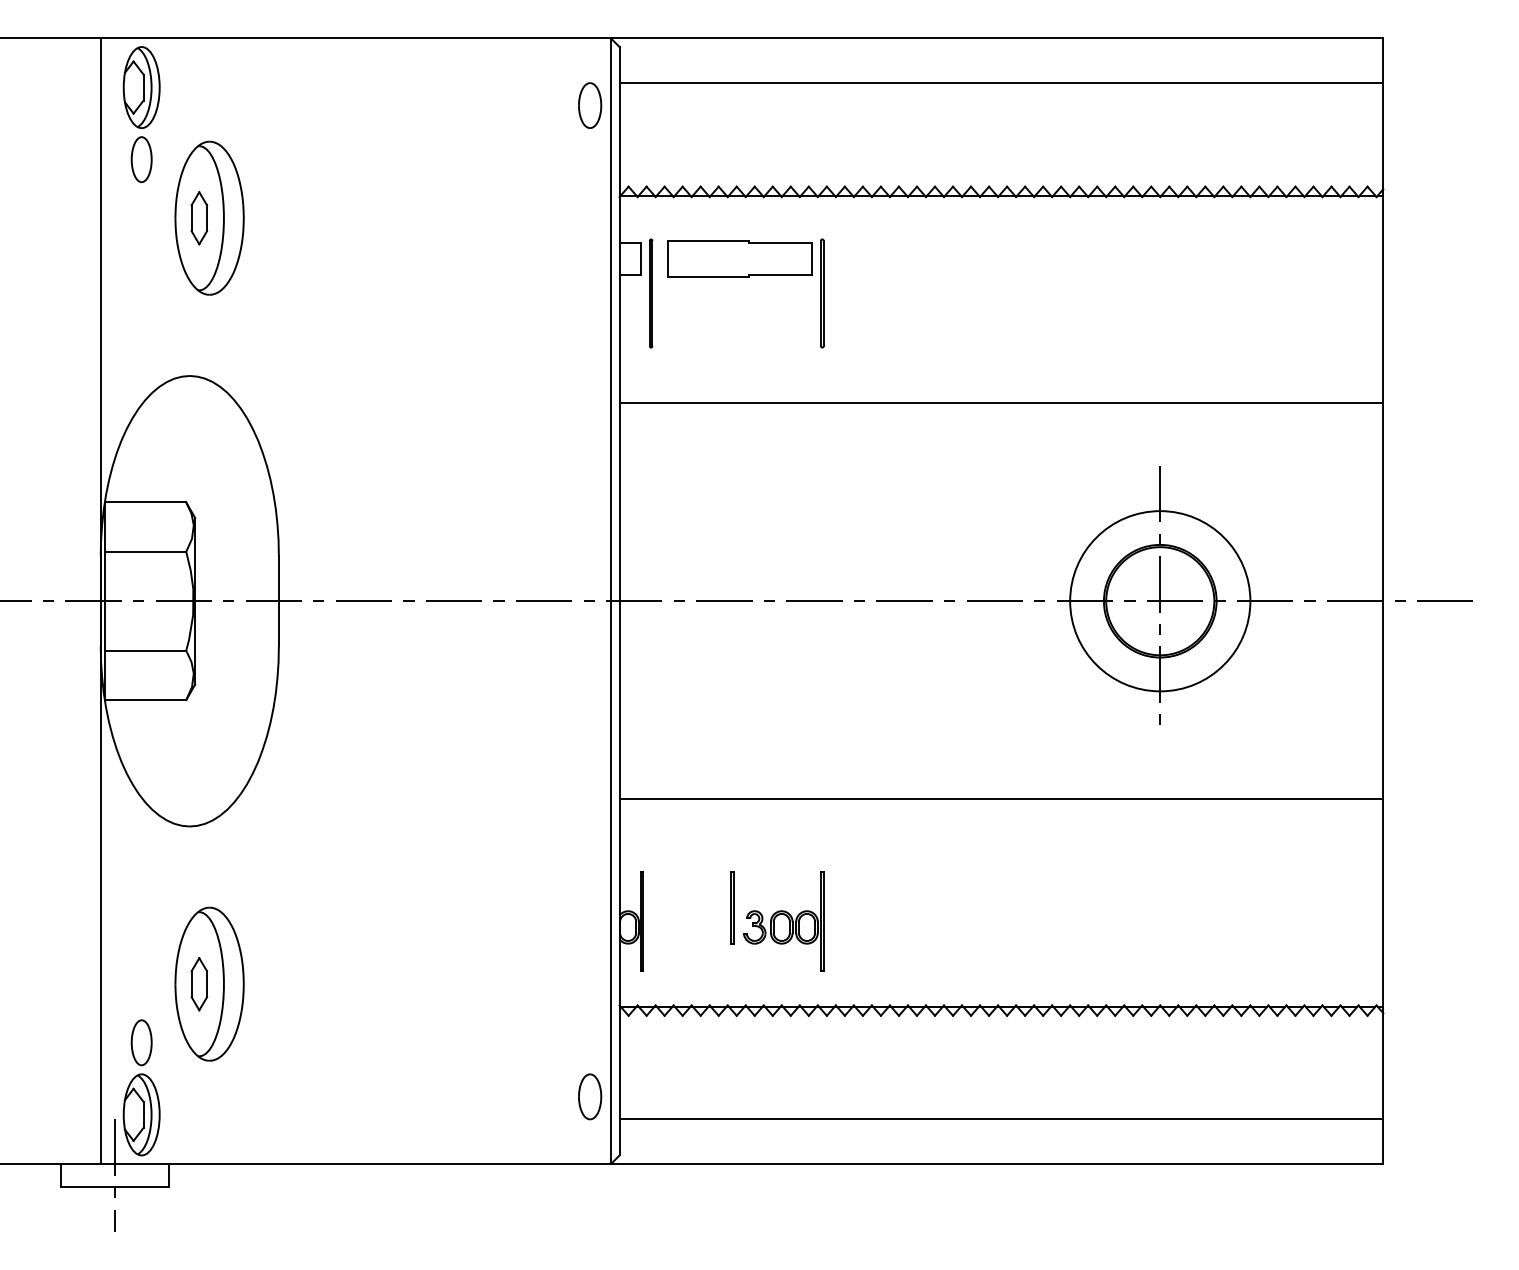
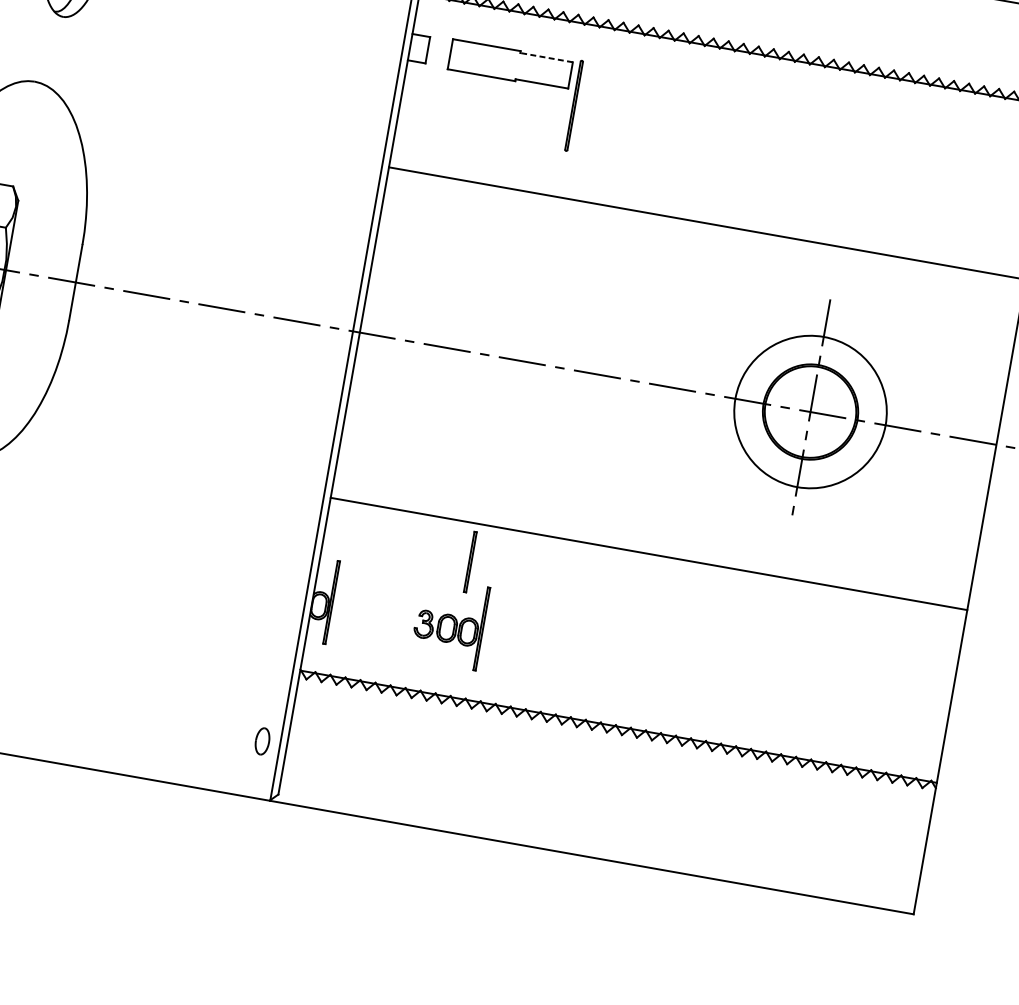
line: (780, 243) -> (546, 58), solid -> dashed
line: (651, 293) -> (431, 80), removed
line: (731, 907) -> (469, 561), moved
part: (590, 1096) -> (262, 741), size x0.7
line: (1001, 1119) -> (602, 820), removed

